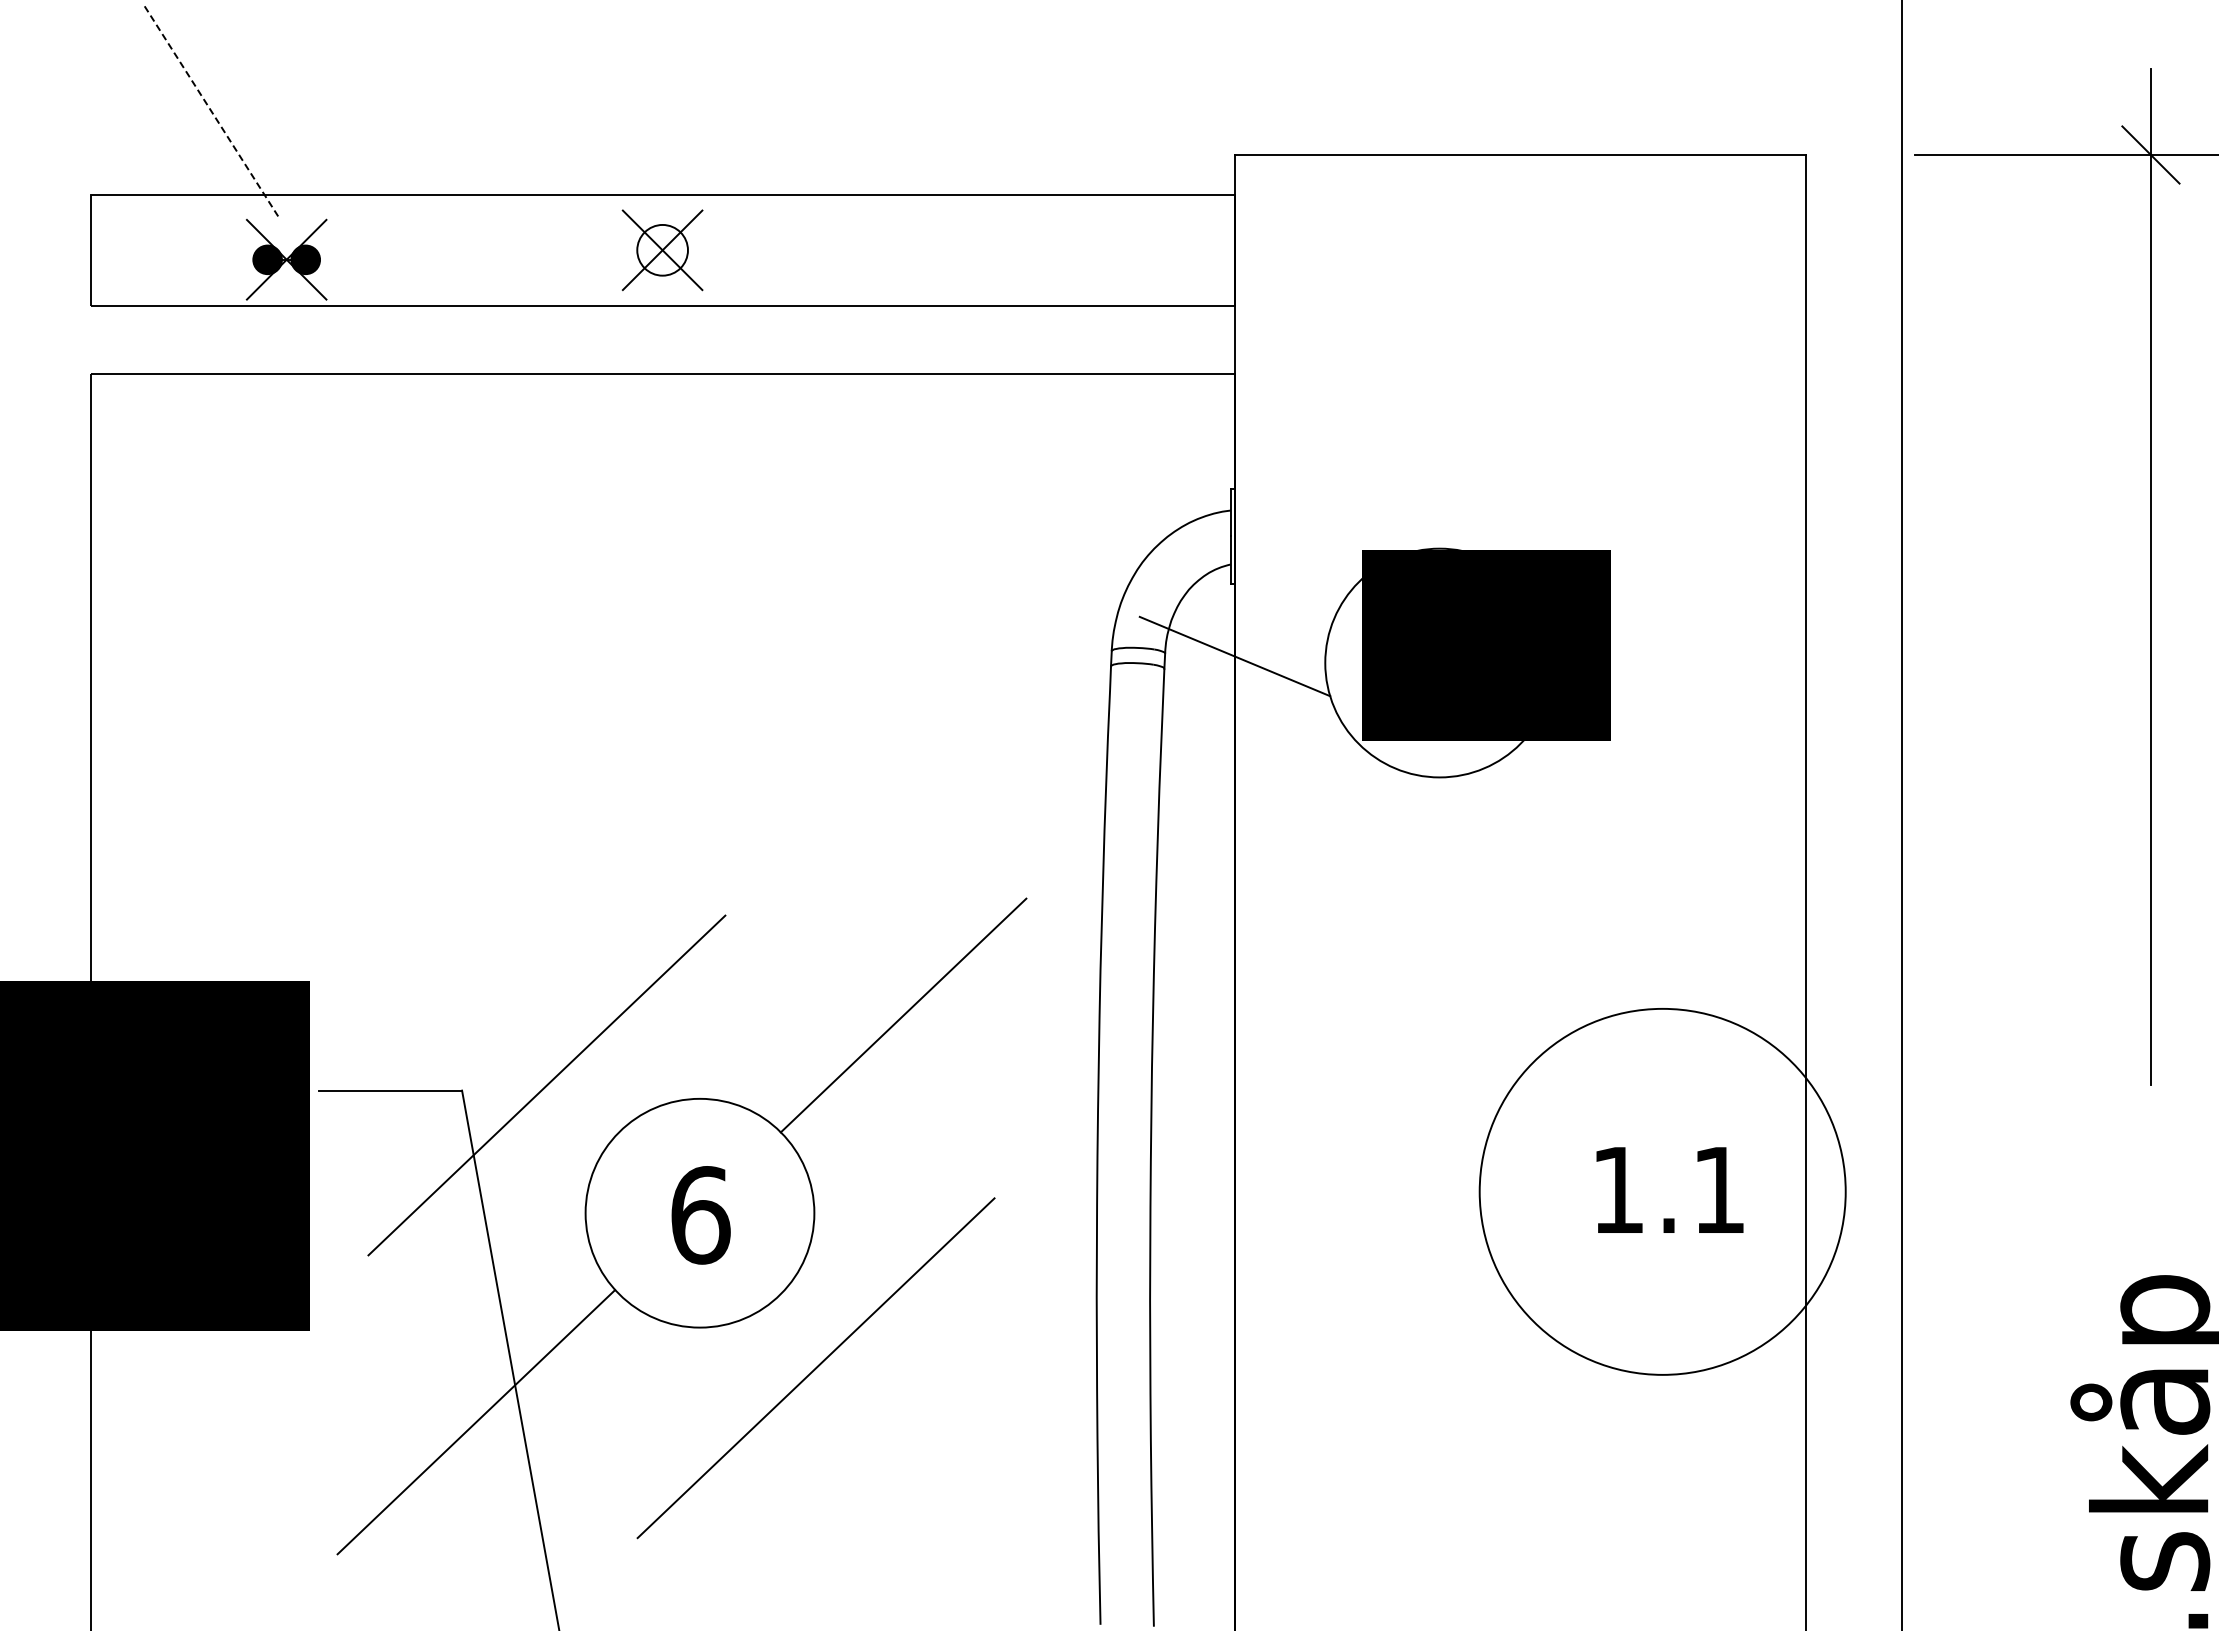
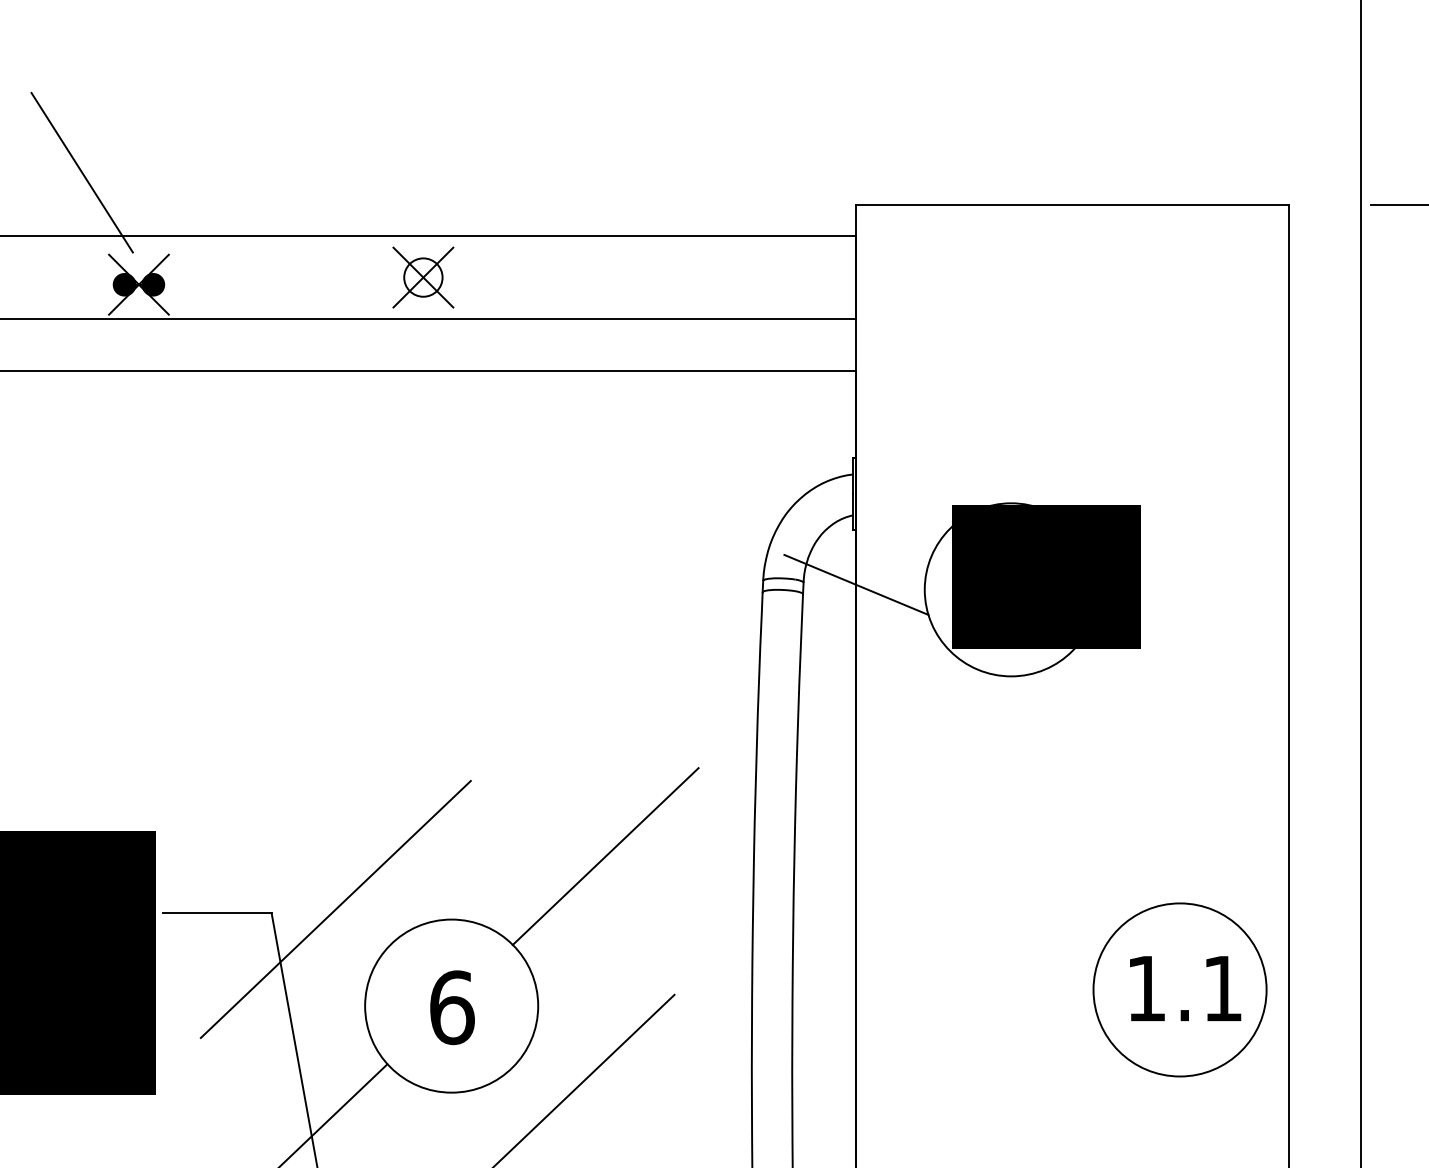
line: (211, 111) -> (82, 172), dashed -> solid
circle: (1662, 1191) -> (1179, 989), size x0.62

